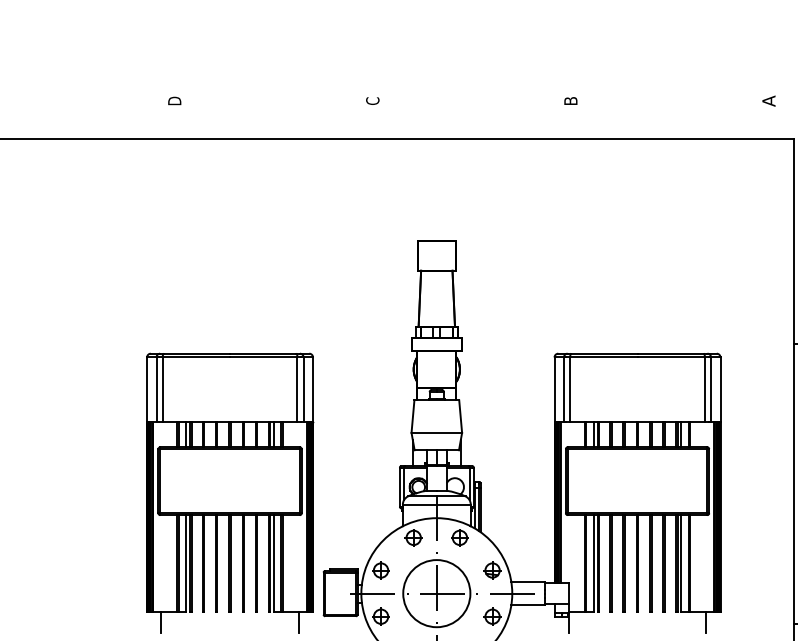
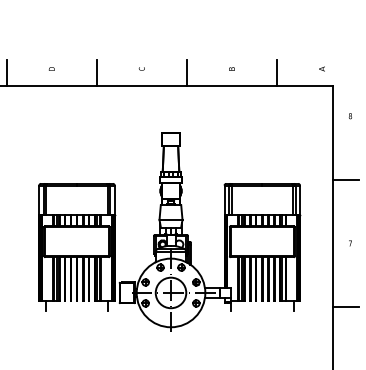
line: (74, 110) -> (6, 73), added
line: (272, 110) -> (96, 73), added
line: (470, 110) -> (186, 73), added
line: (668, 110) -> (276, 73), added

